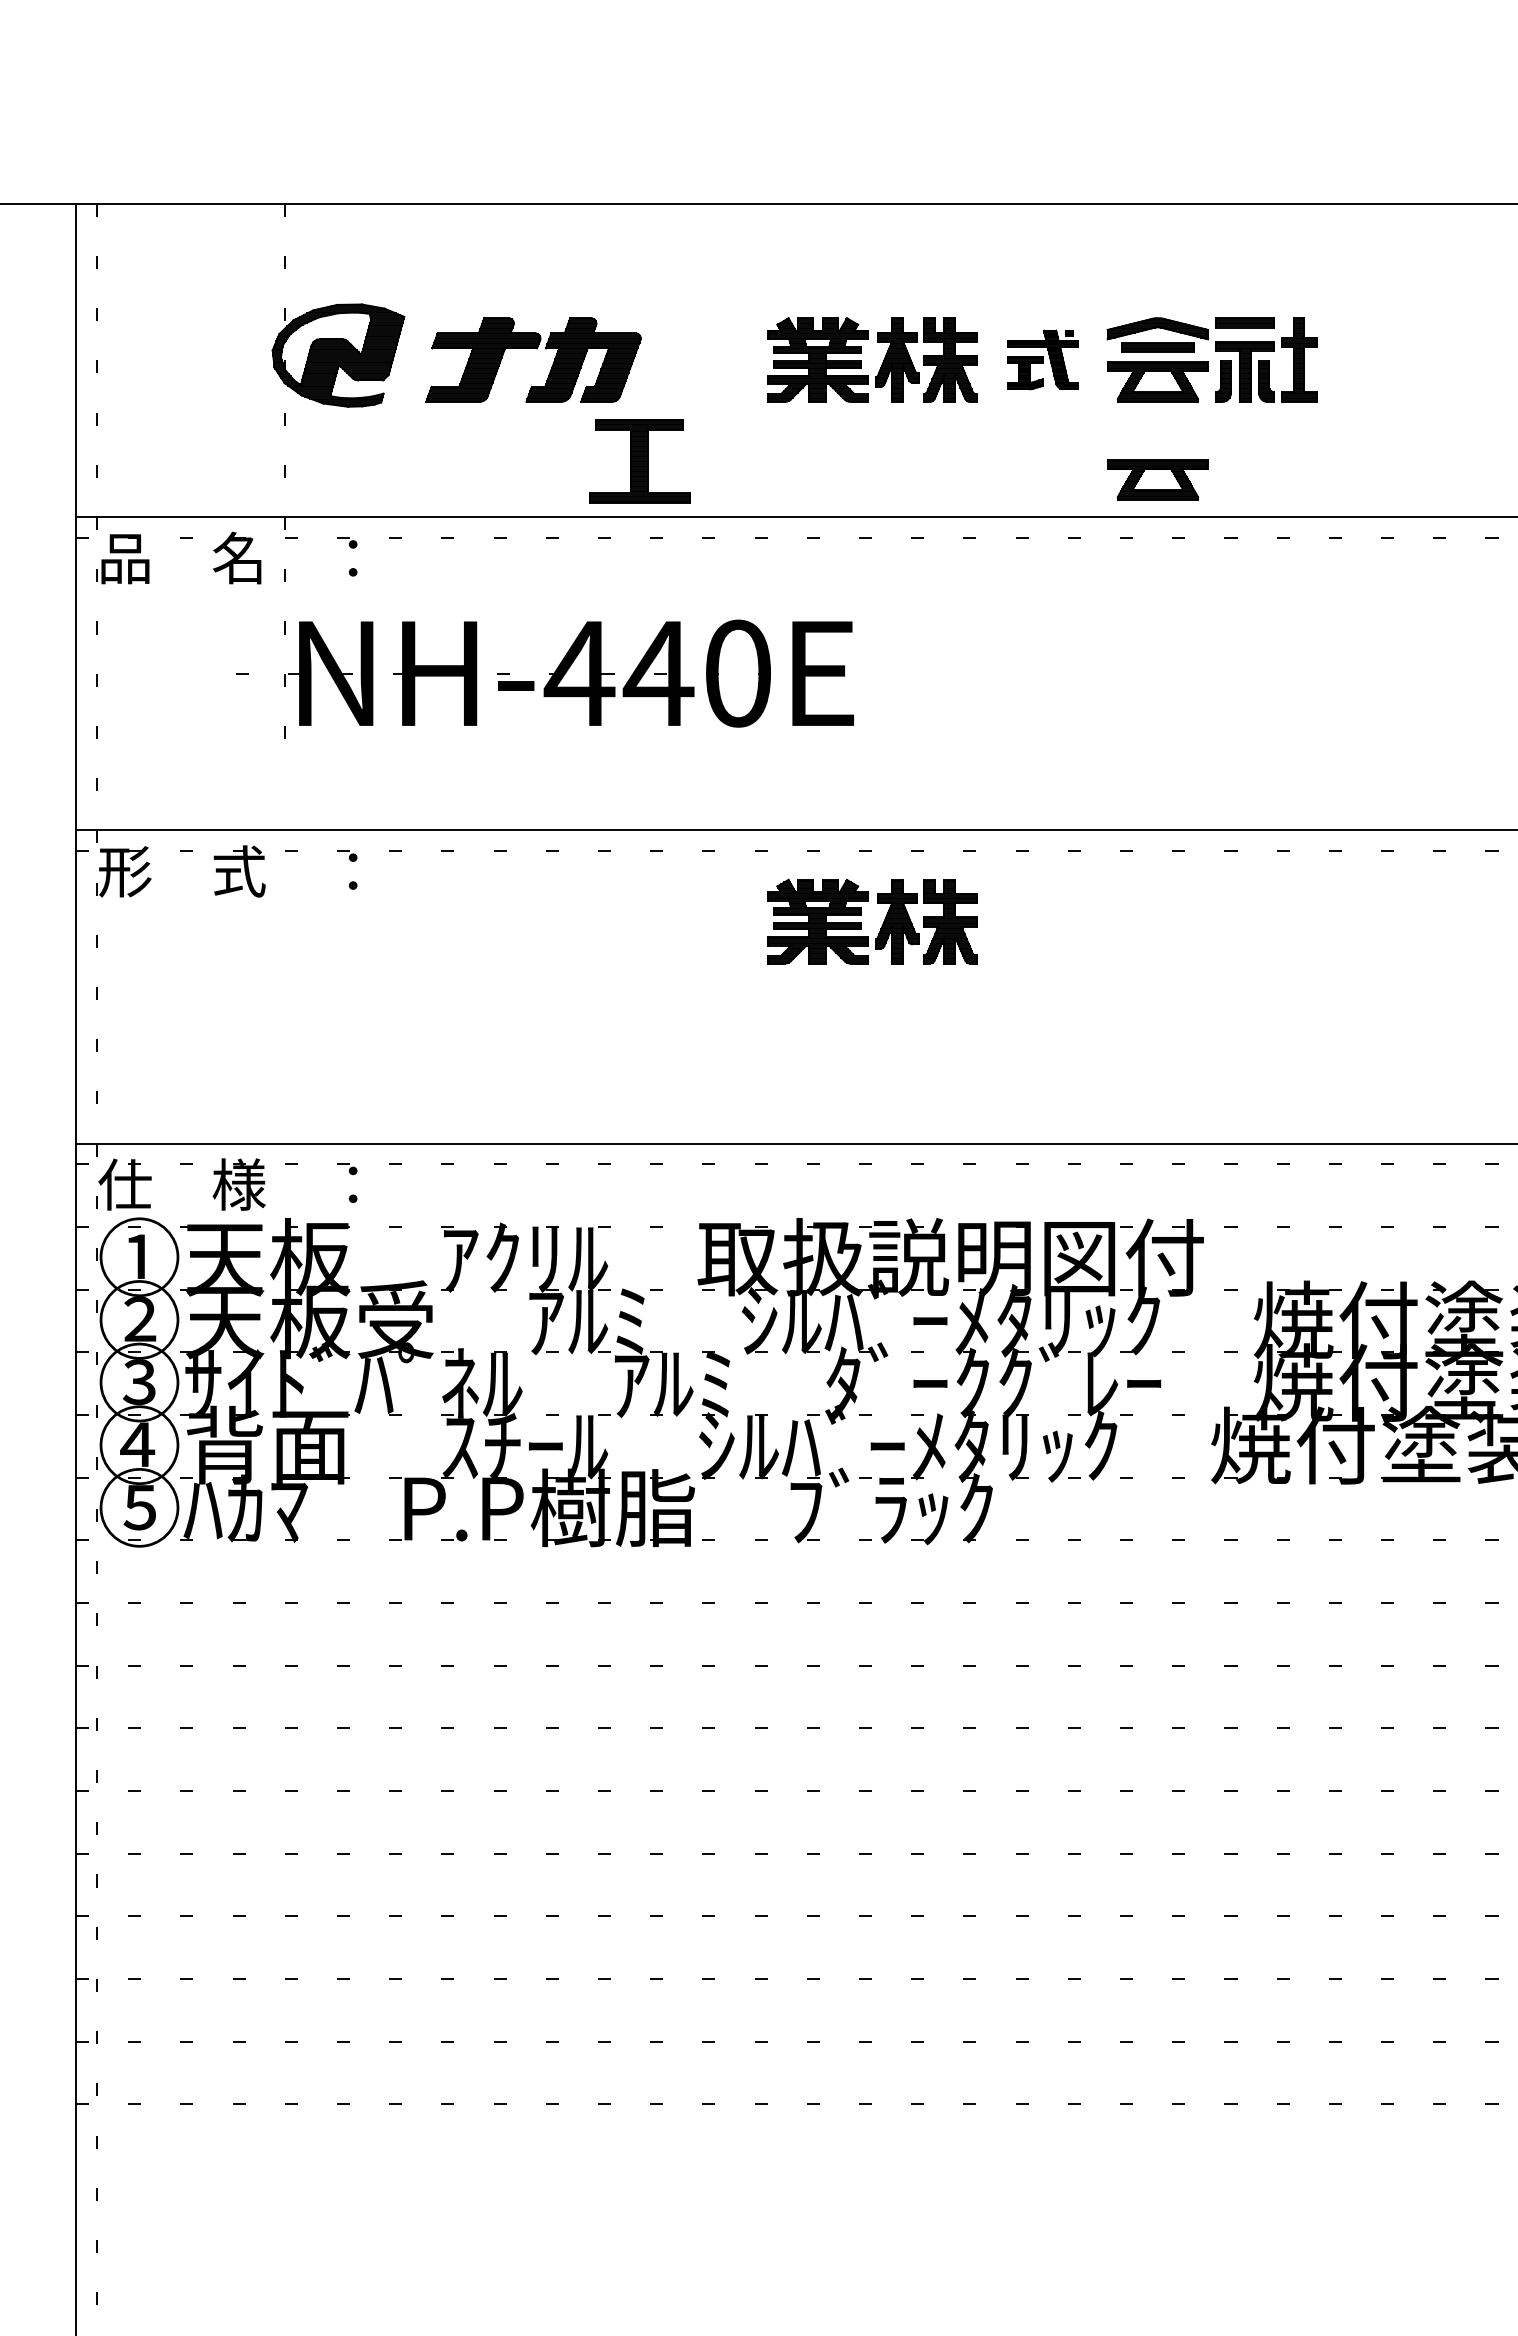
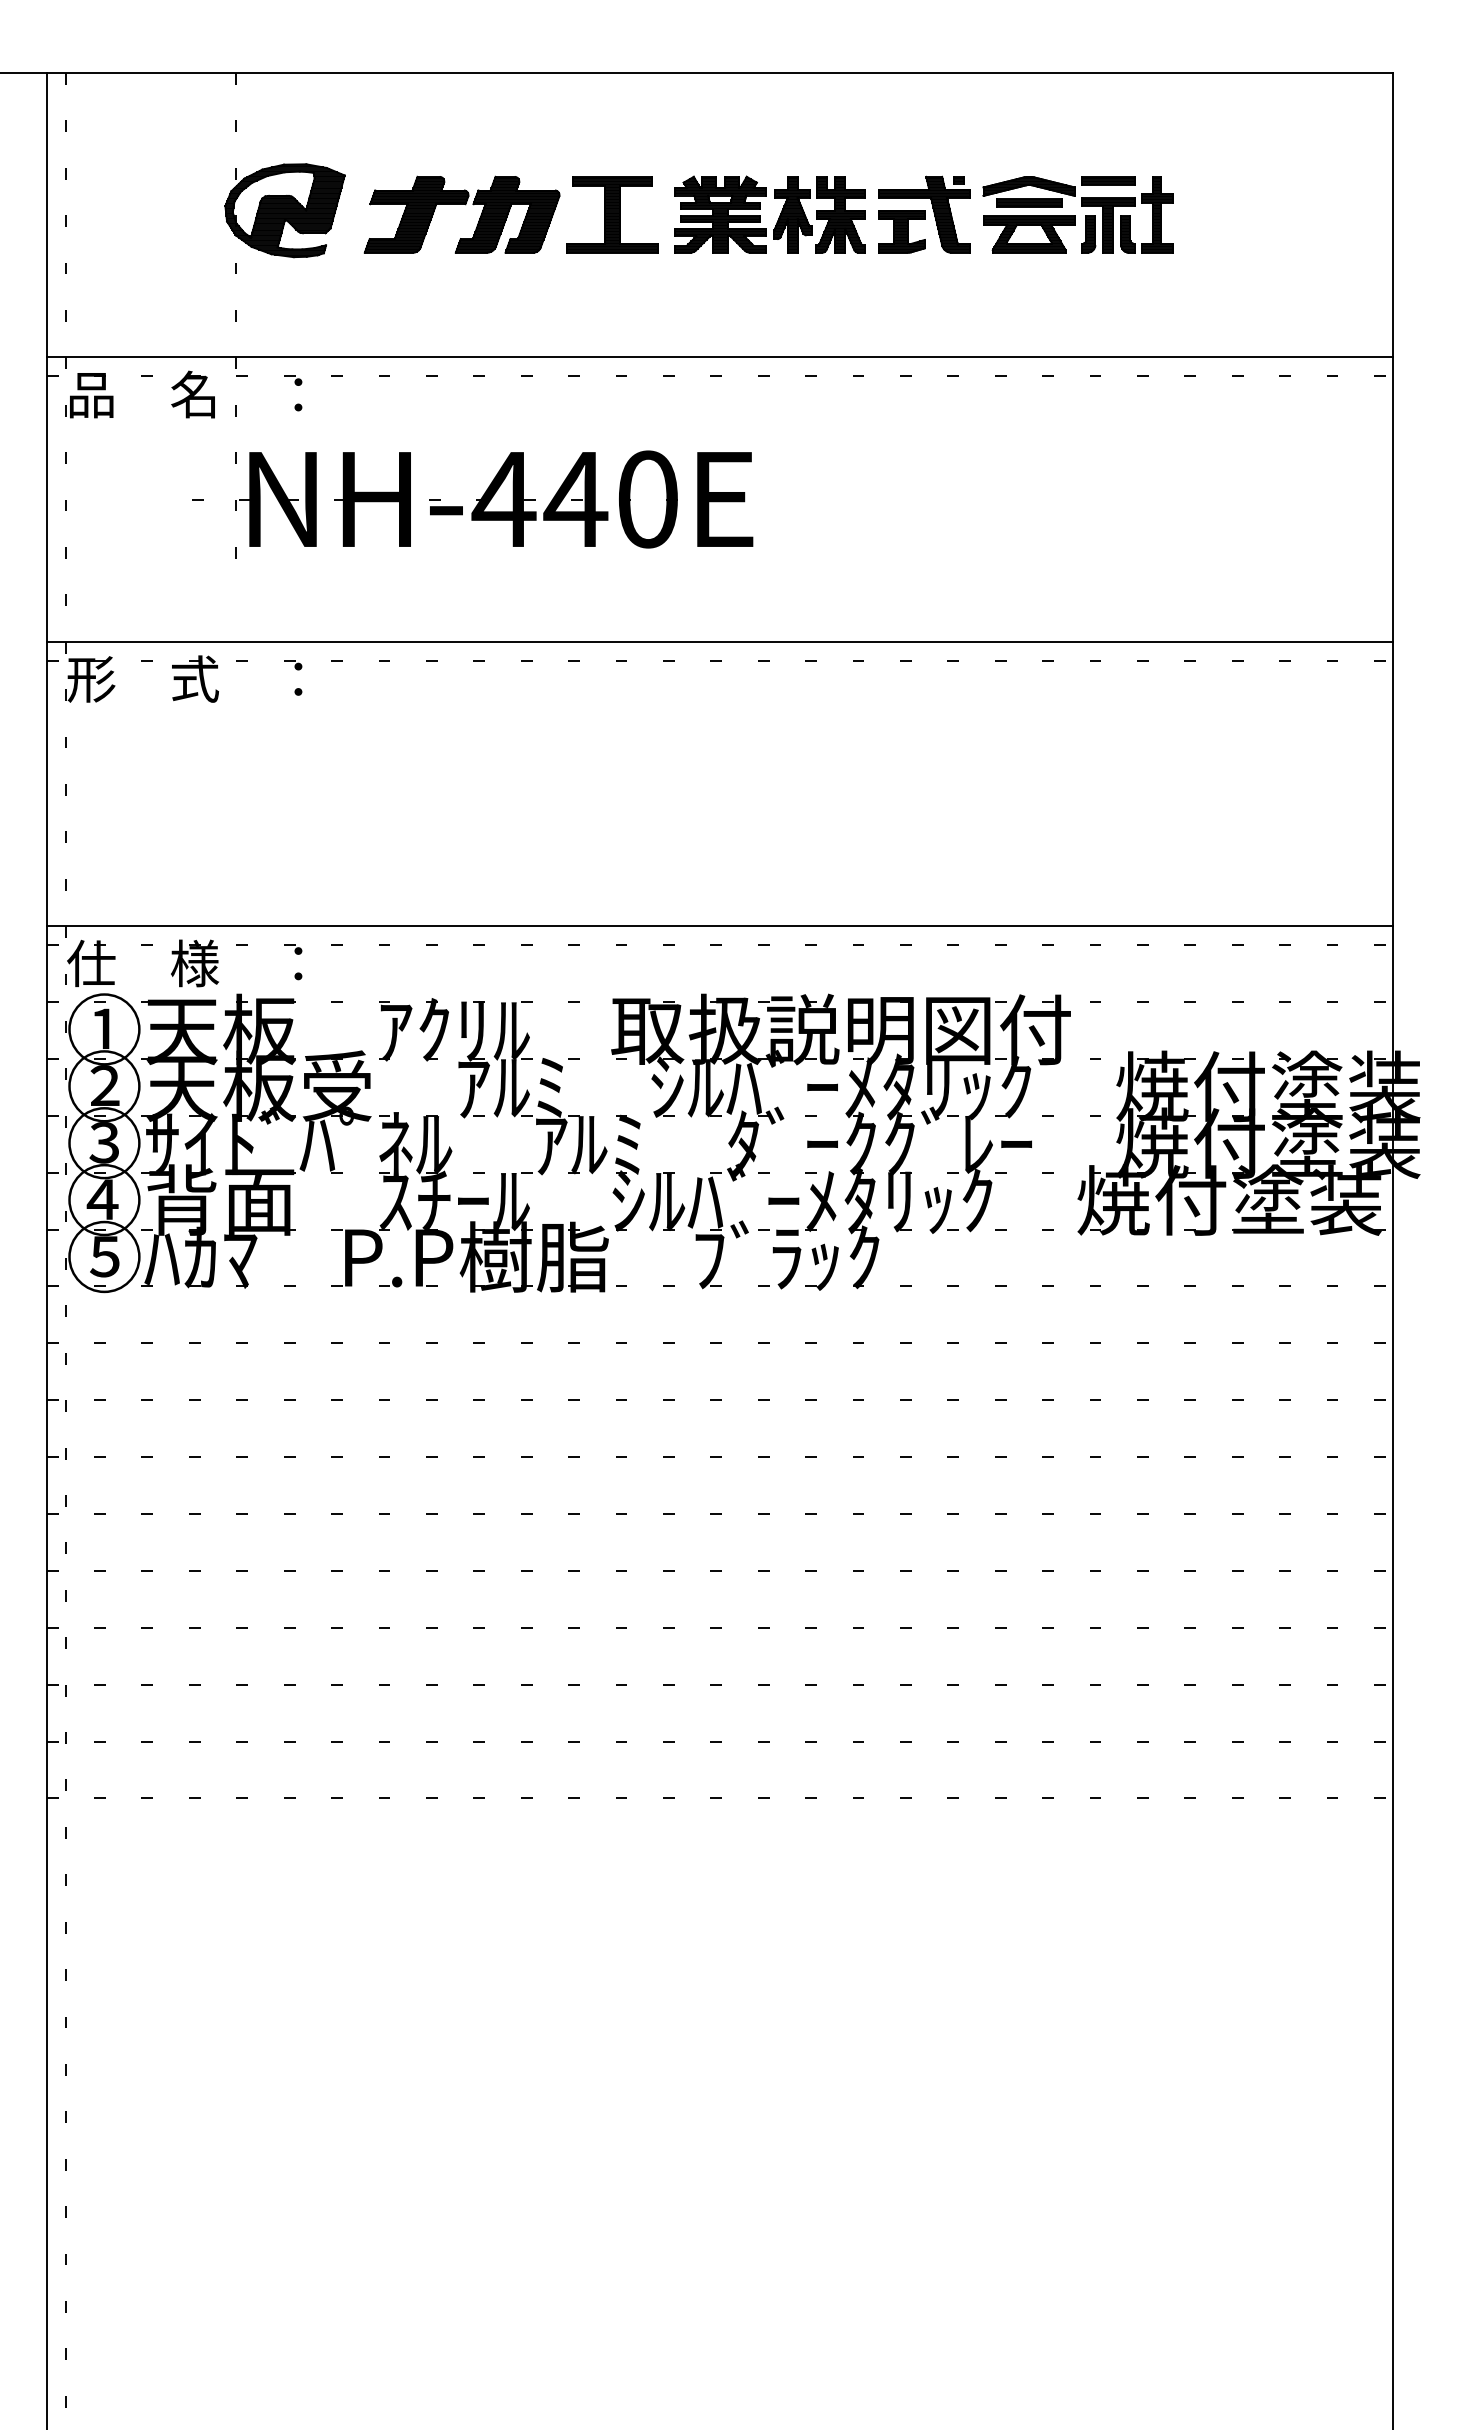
part: (1042, 359) -> (924, 214), size x1.43
part: (639, 461) -> (612, 214), moved
part: (1158, 479) -> (1029, 323), removed
part: (862, 922) -> (760, 725), removed

